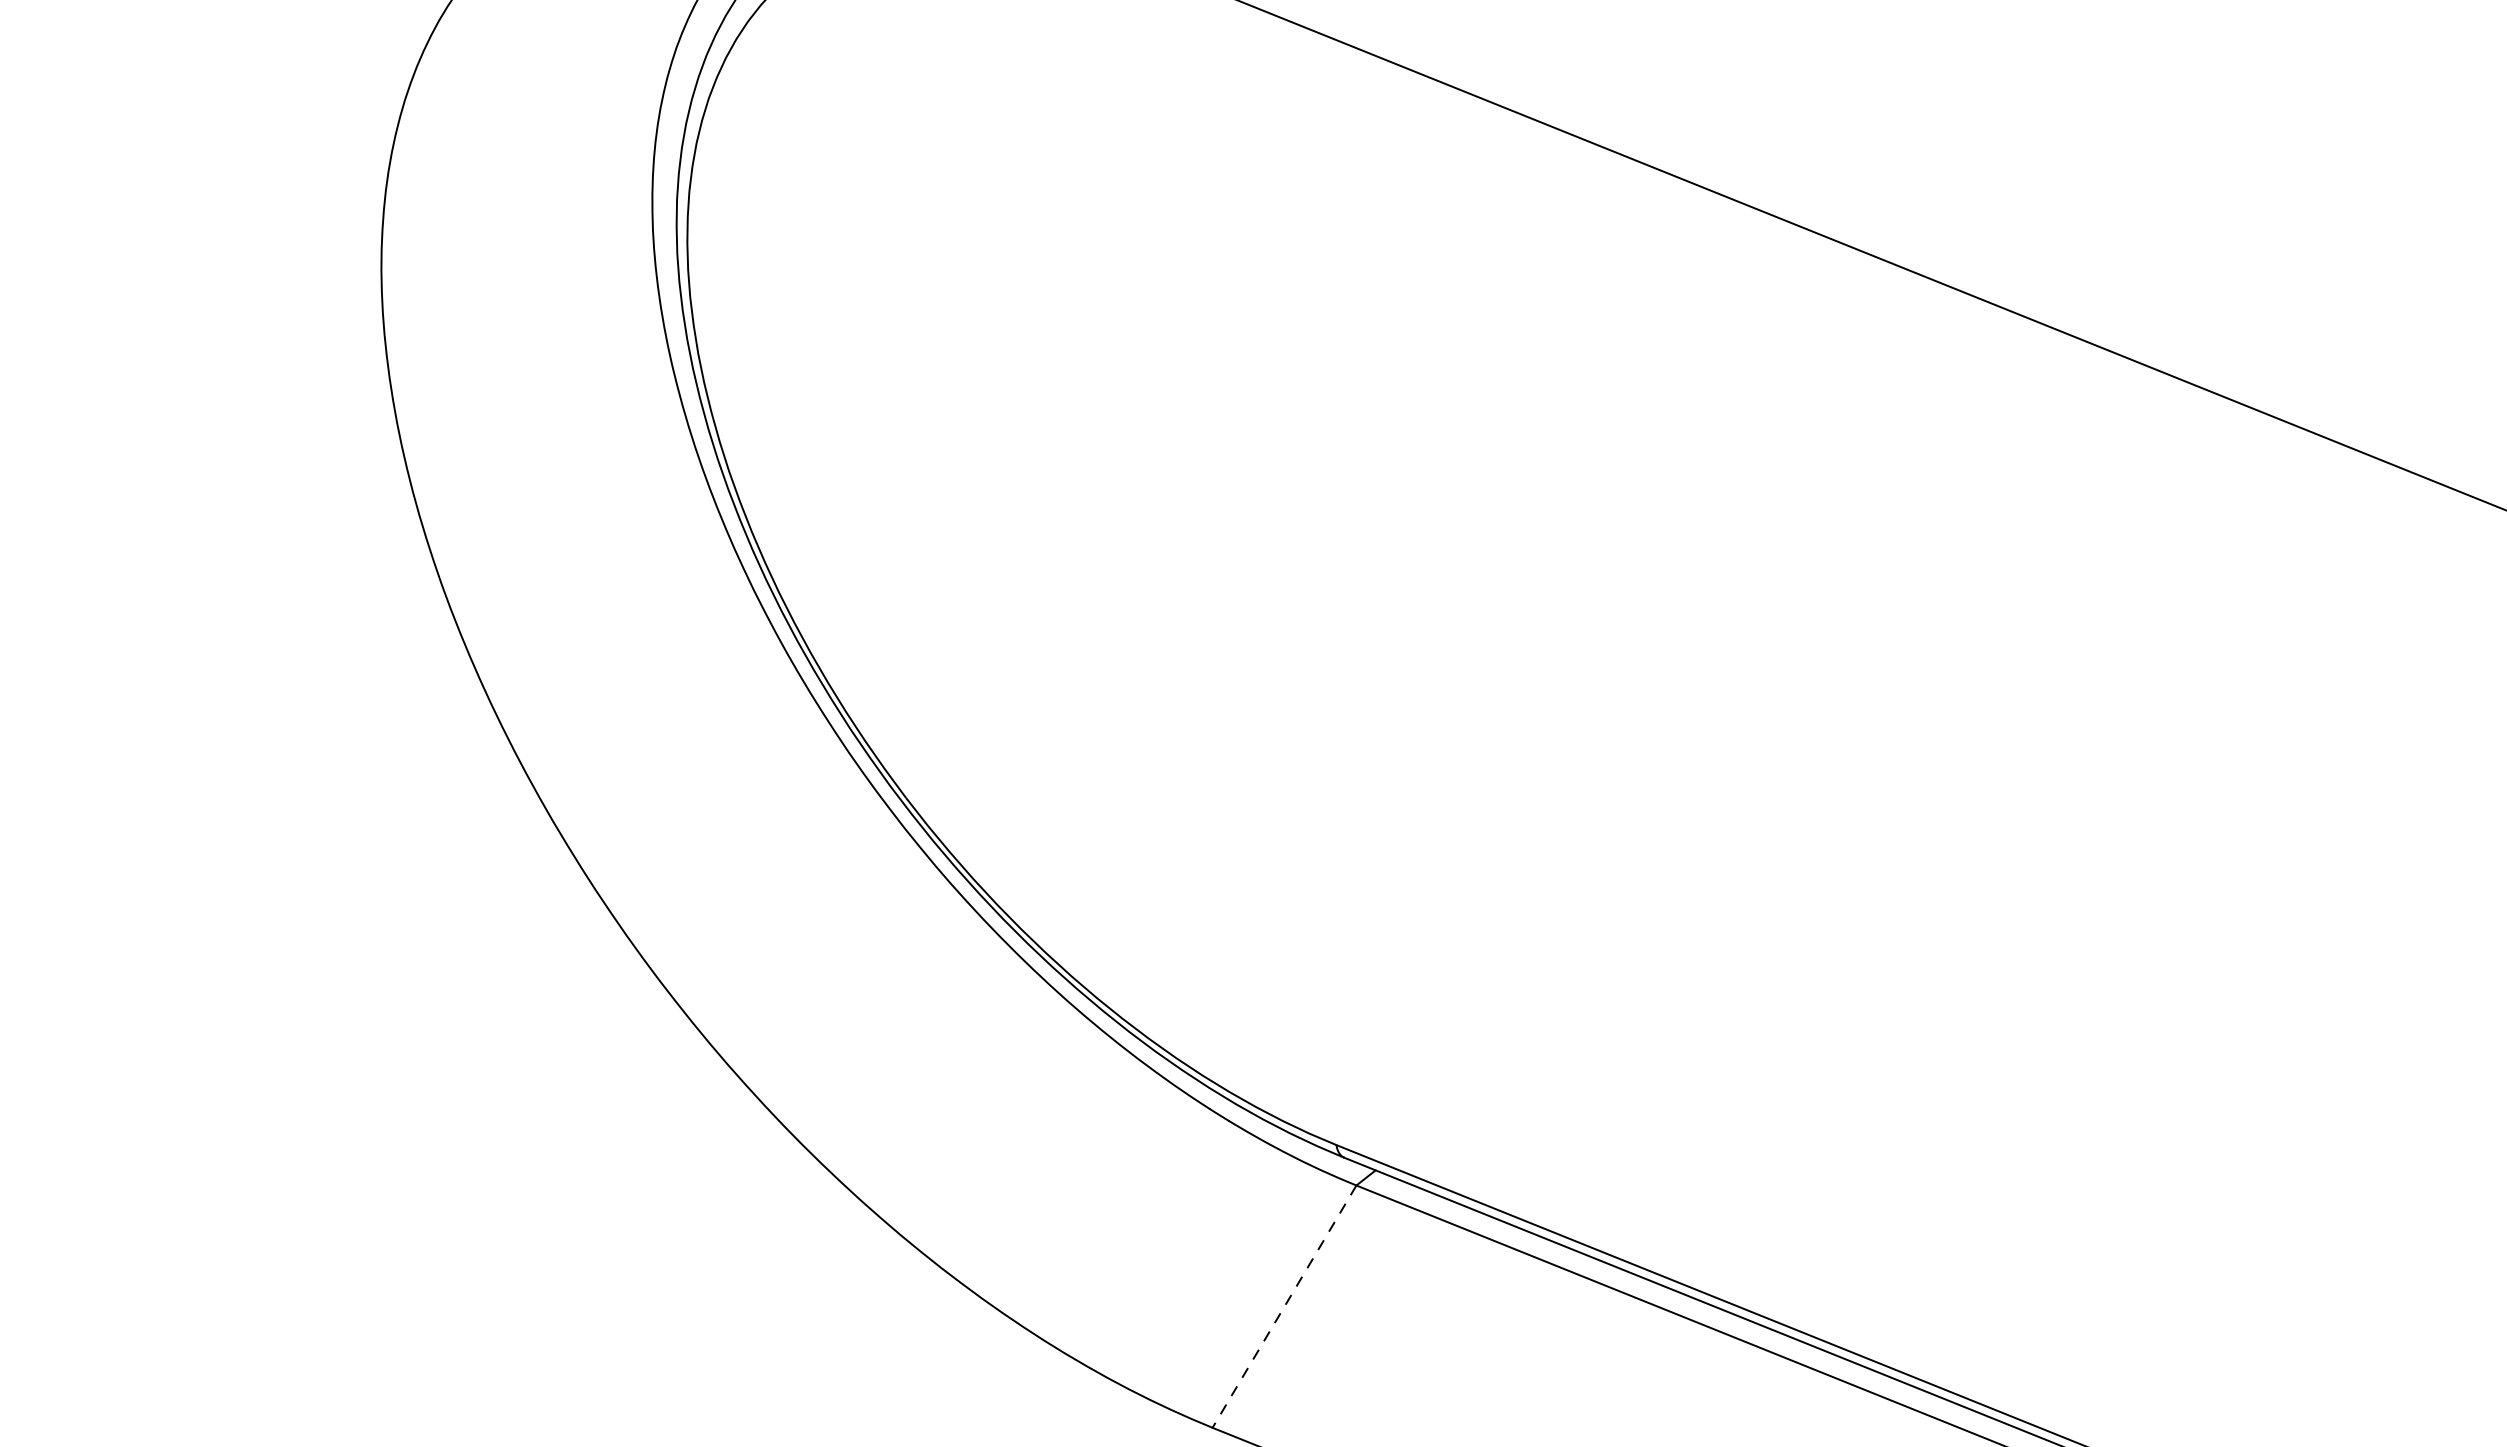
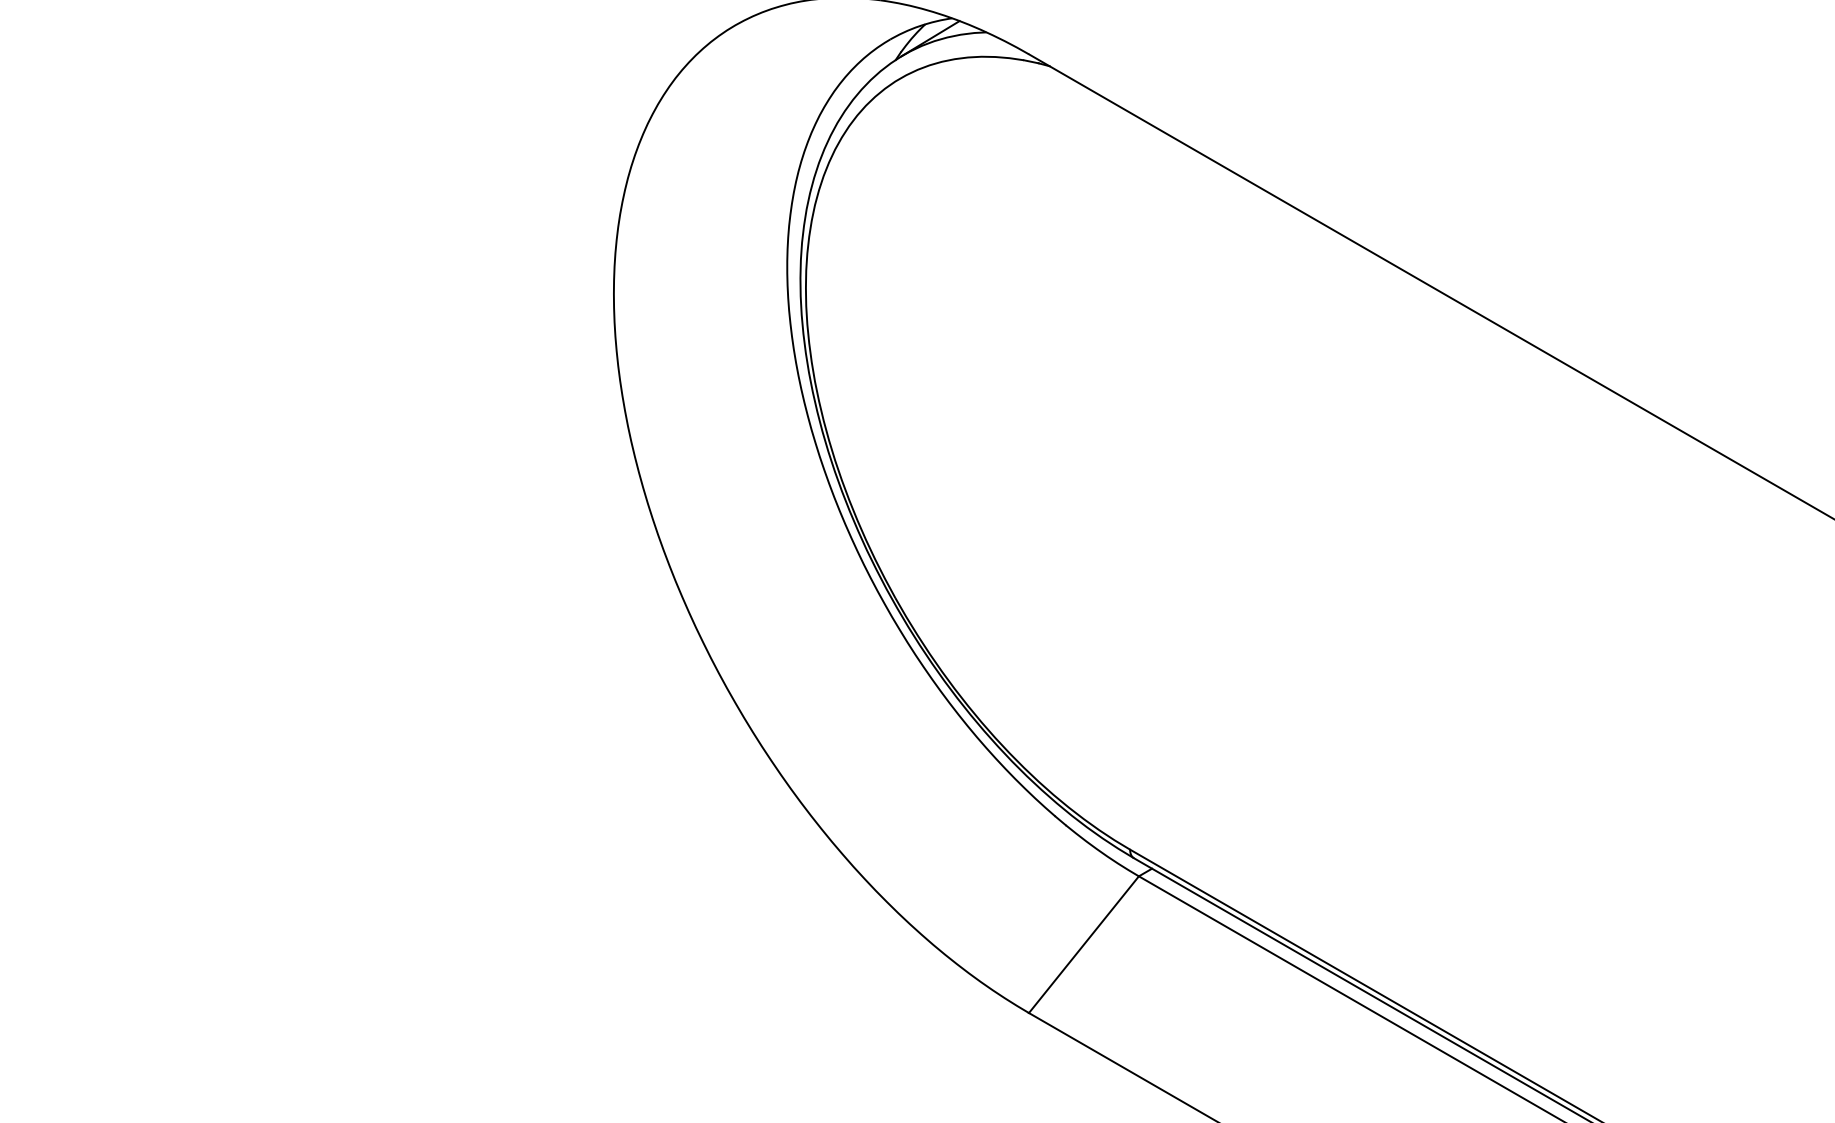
line: (1283, 1306) -> (1083, 944), dashed -> solid

